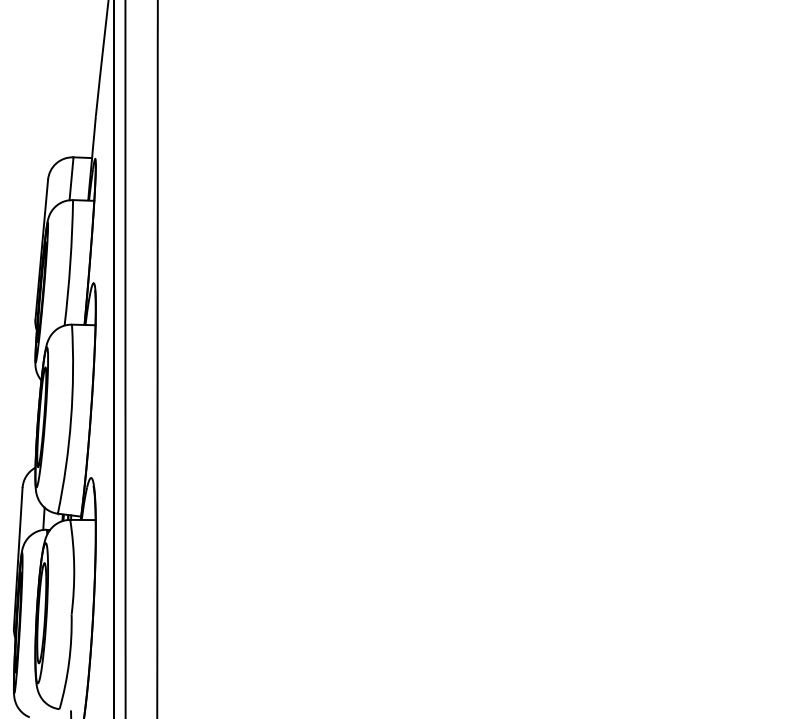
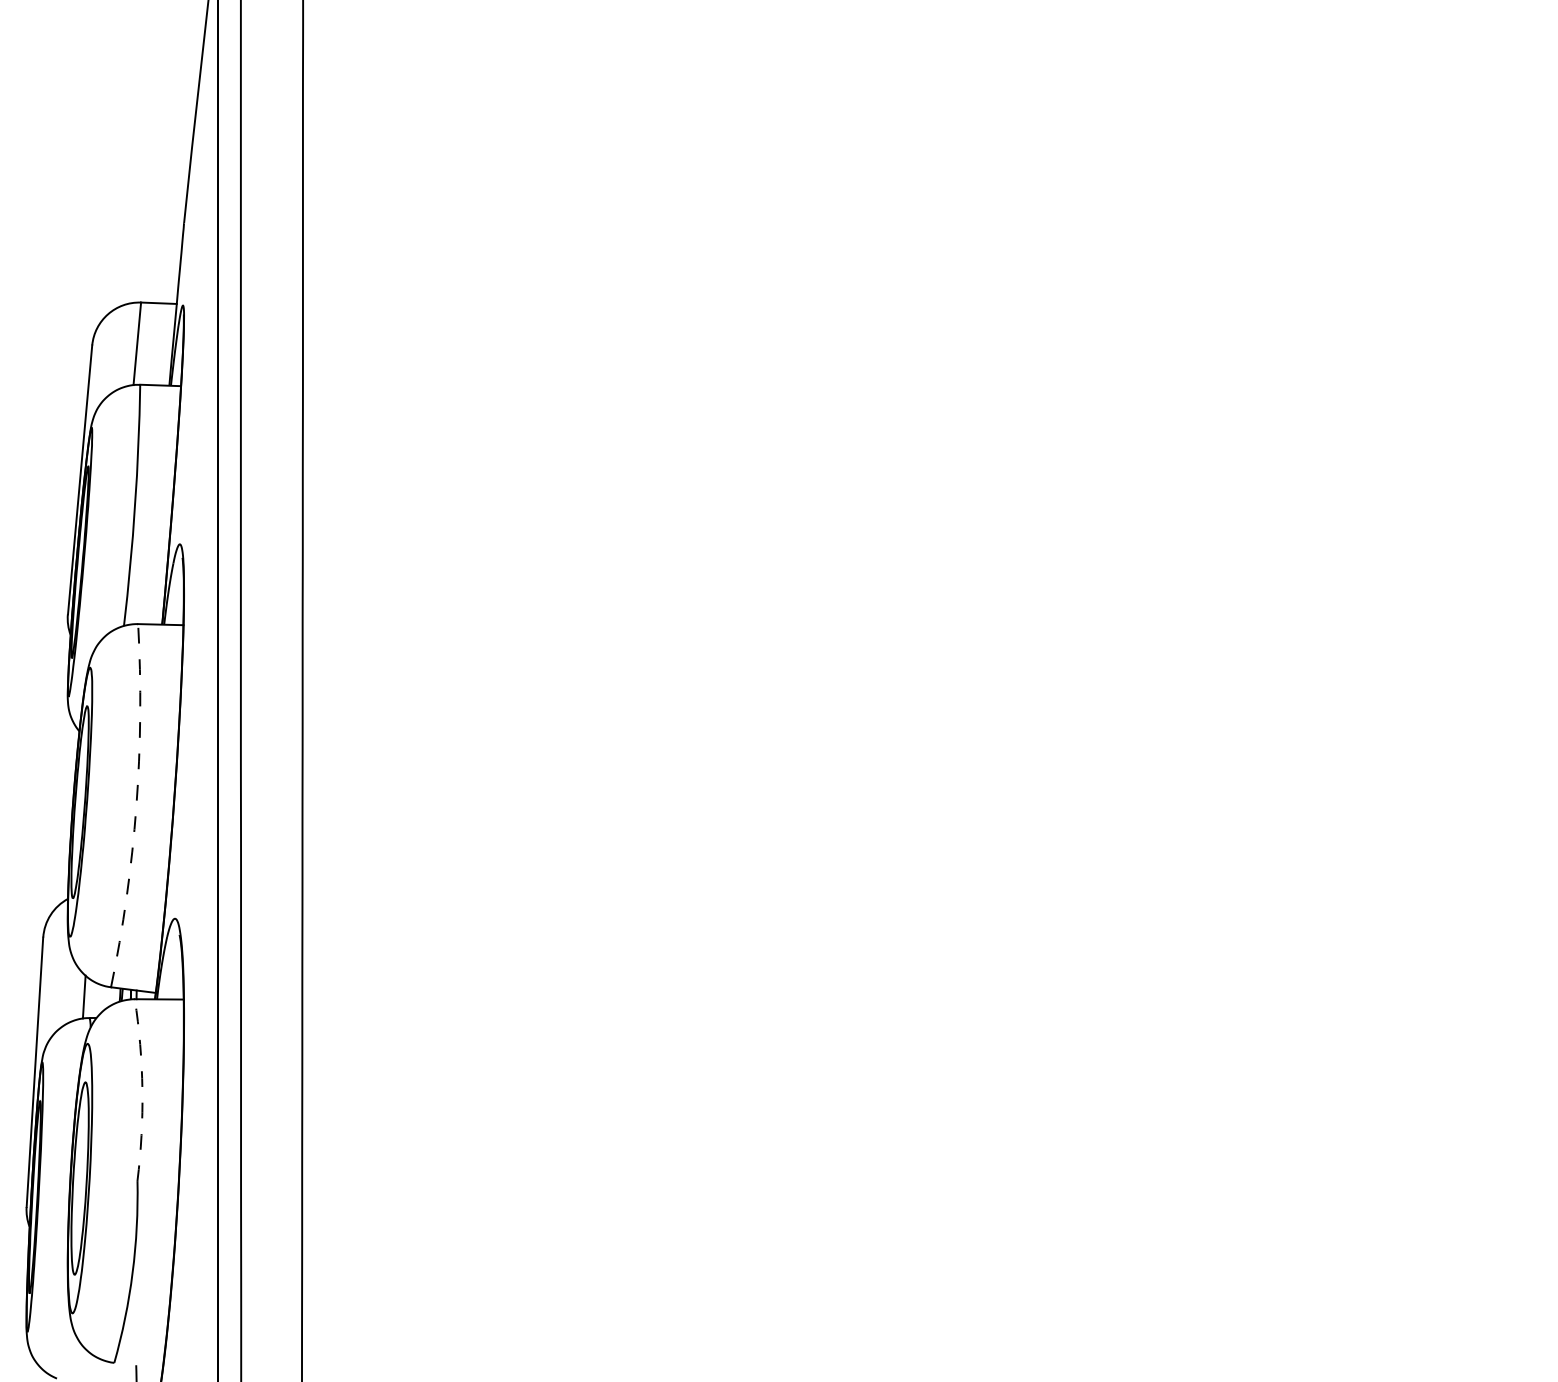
arc: (71, 419) -> (137, 806), solid -> dashed
arc: (74, 567) -> (142, 1090), solid -> dashed

